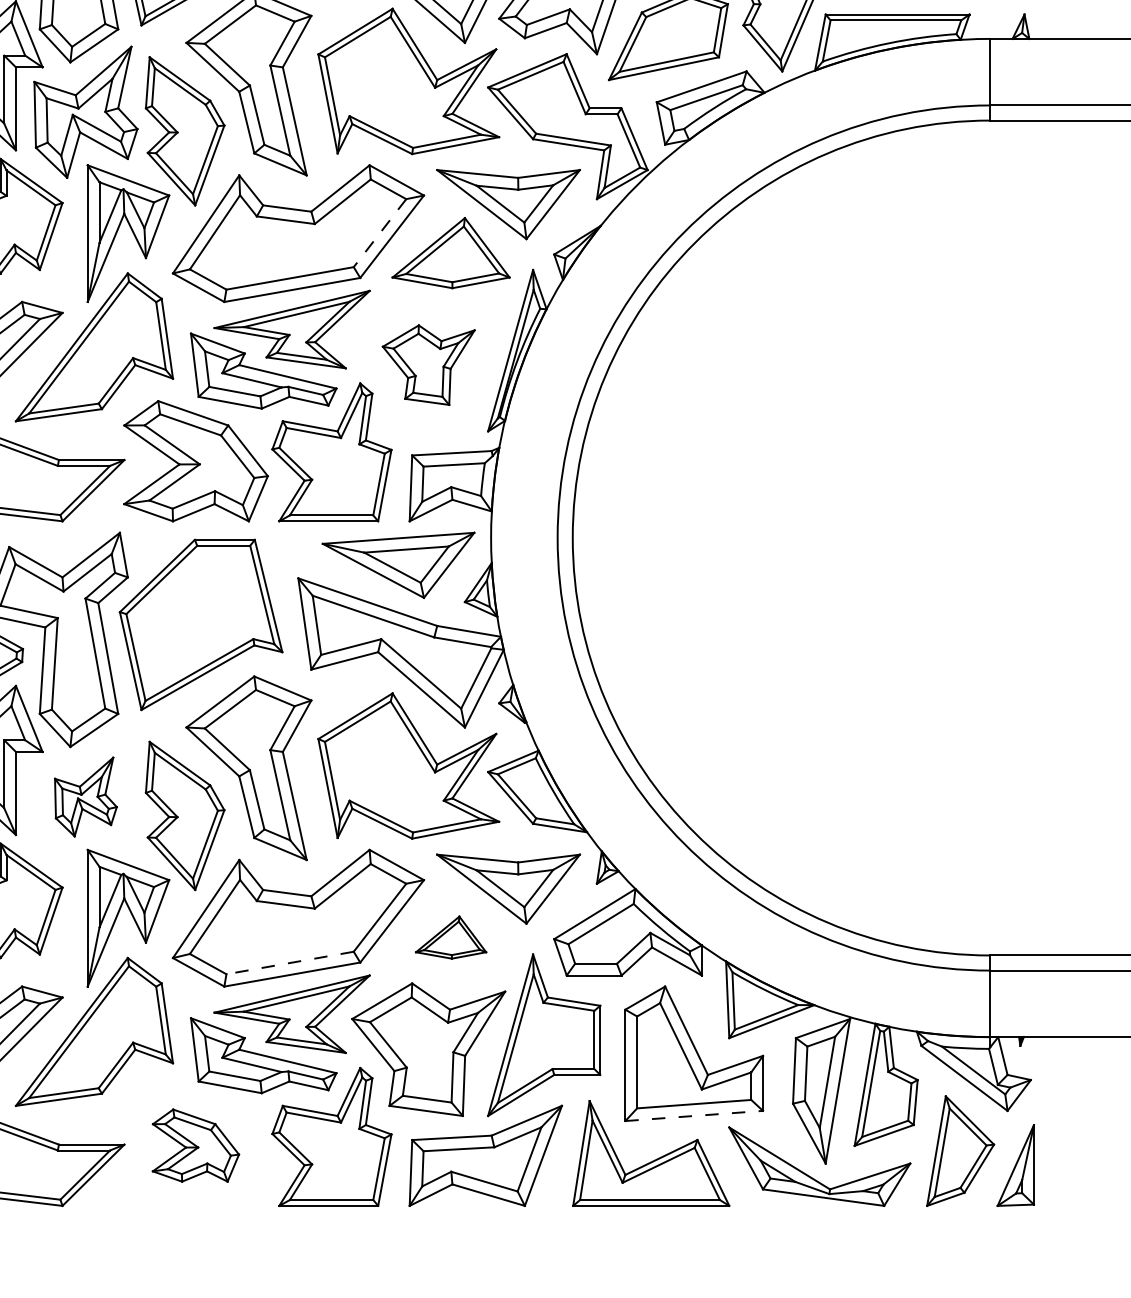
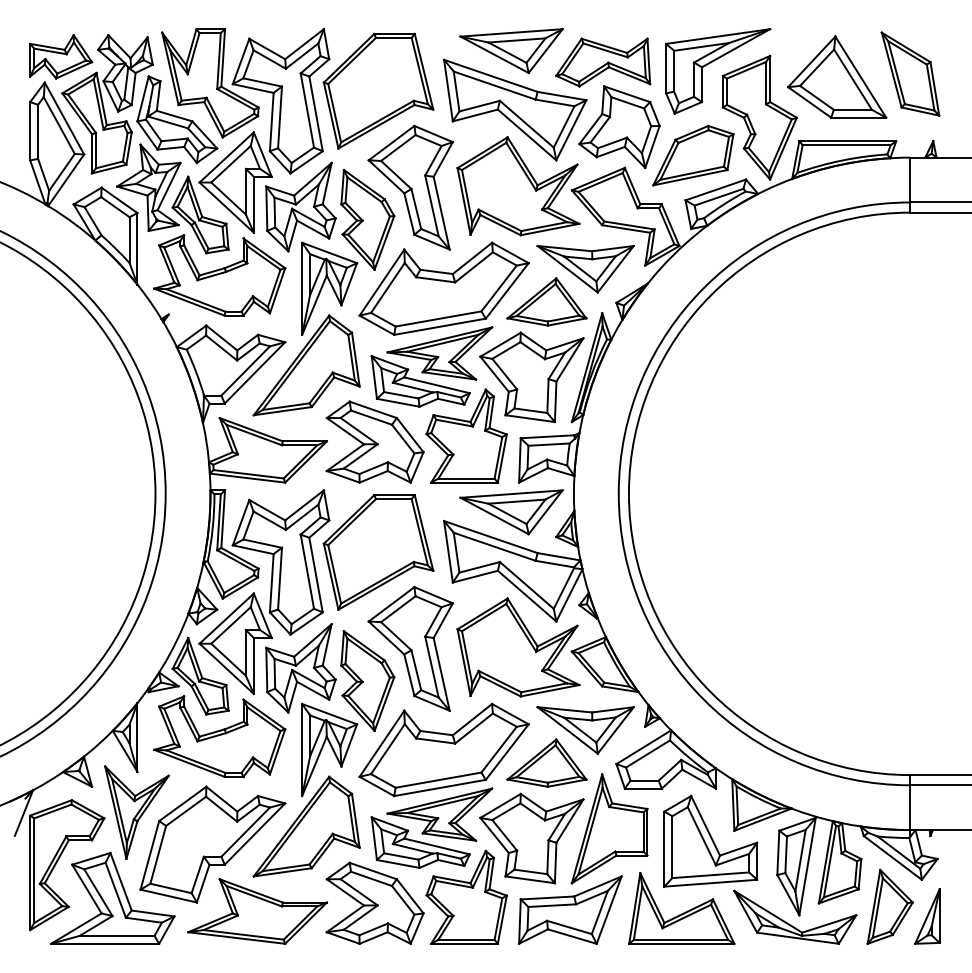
line: (380, 233) -> (499, 288), dashed -> solid
part: (428, 365) -> (531, 377), size x1.67
part: (85, 797) -> (300, 668), size x1.67
part: (450, 936) -> (546, 762), size x1.67
line: (290, 963) -> (438, 780), dashed -> solid
line: (695, 1116) -> (711, 883), dashed -> solid
part: (195, 1144) -> (374, 902), size x1.67

